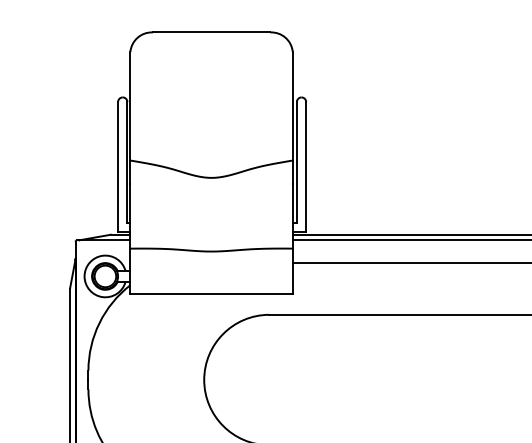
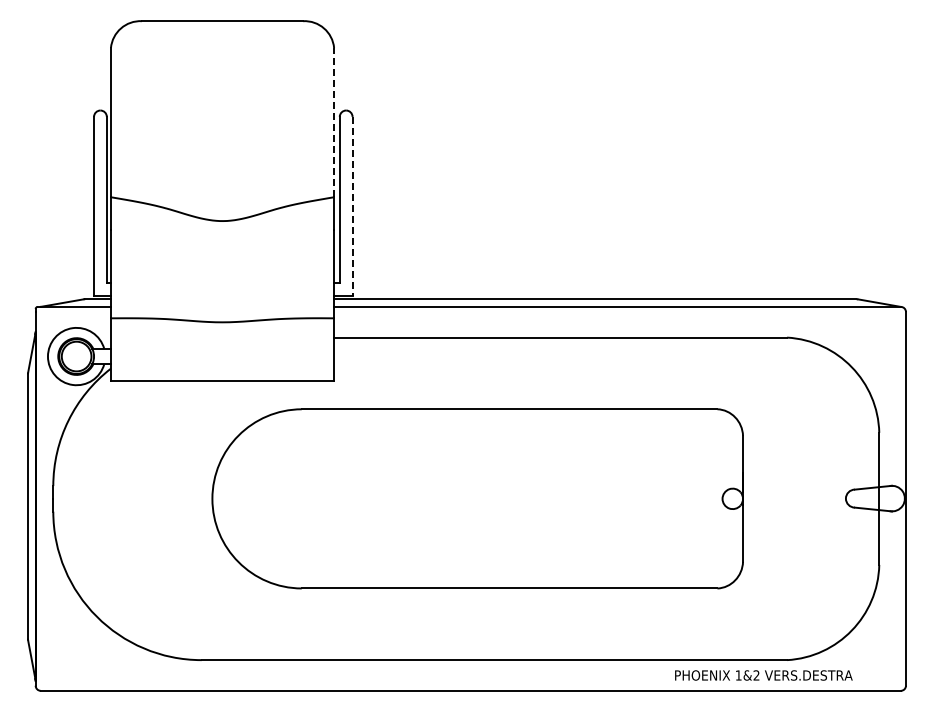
line: (293, 106) -> (334, 122), solid -> dashed
line: (306, 167) -> (352, 206), solid -> dashed

